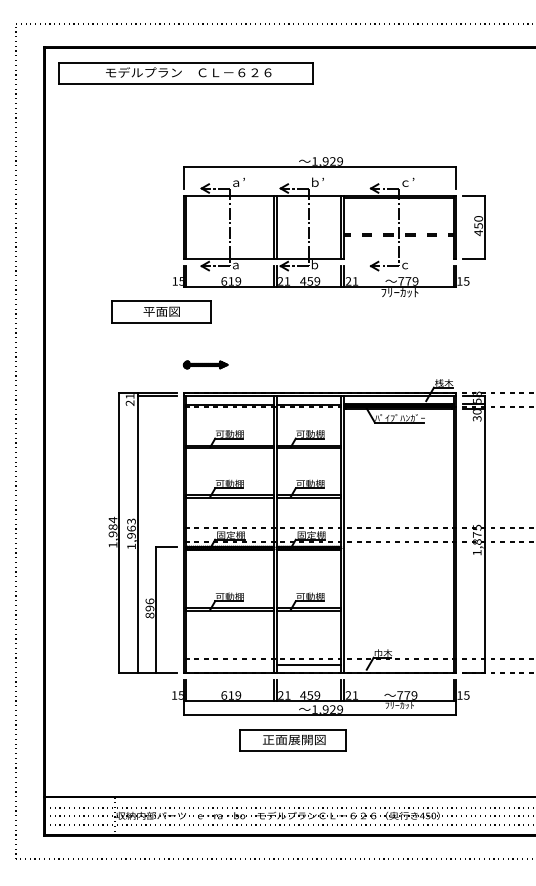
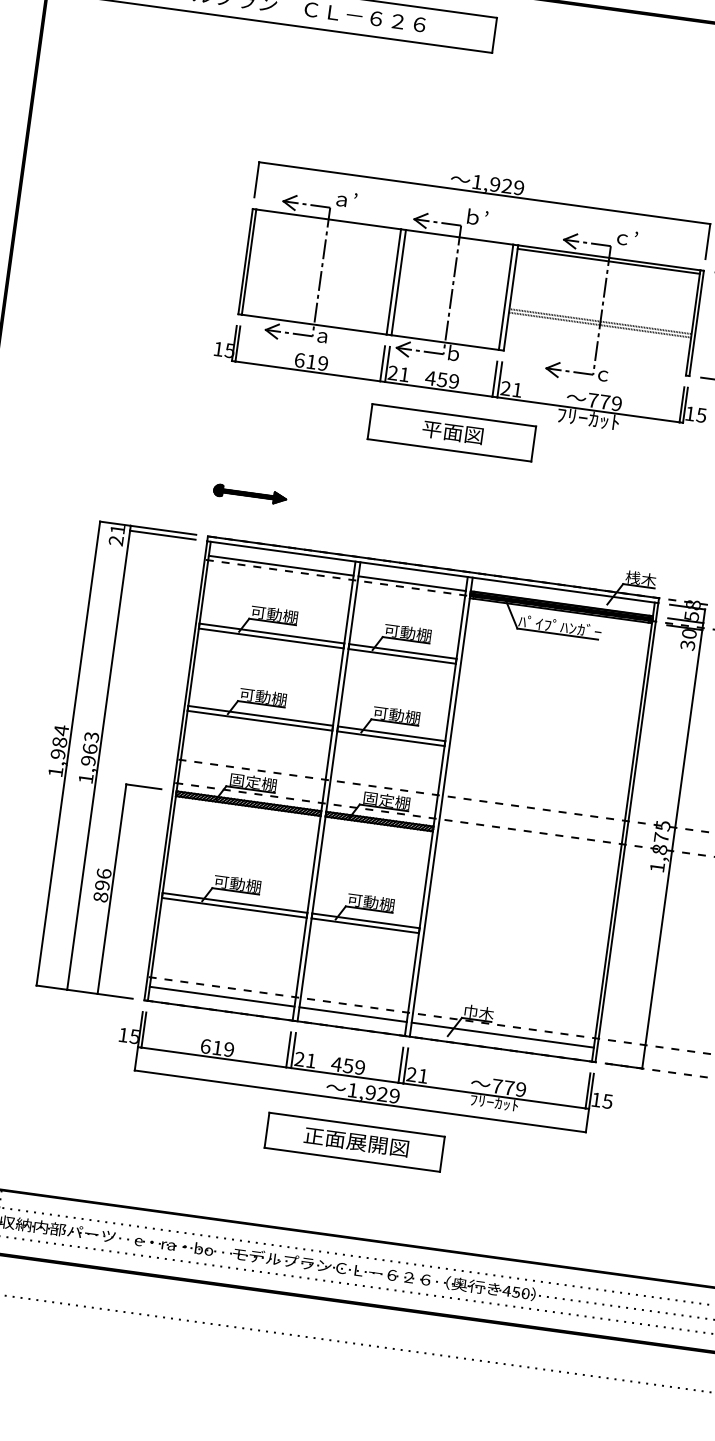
part: (161, 311) -> (452, 432), moved
line: (229, 664) -> (221, 996), added
line: (399, 664) -> (503, 1034), added
part: (292, 740) -> (353, 1142), moved

